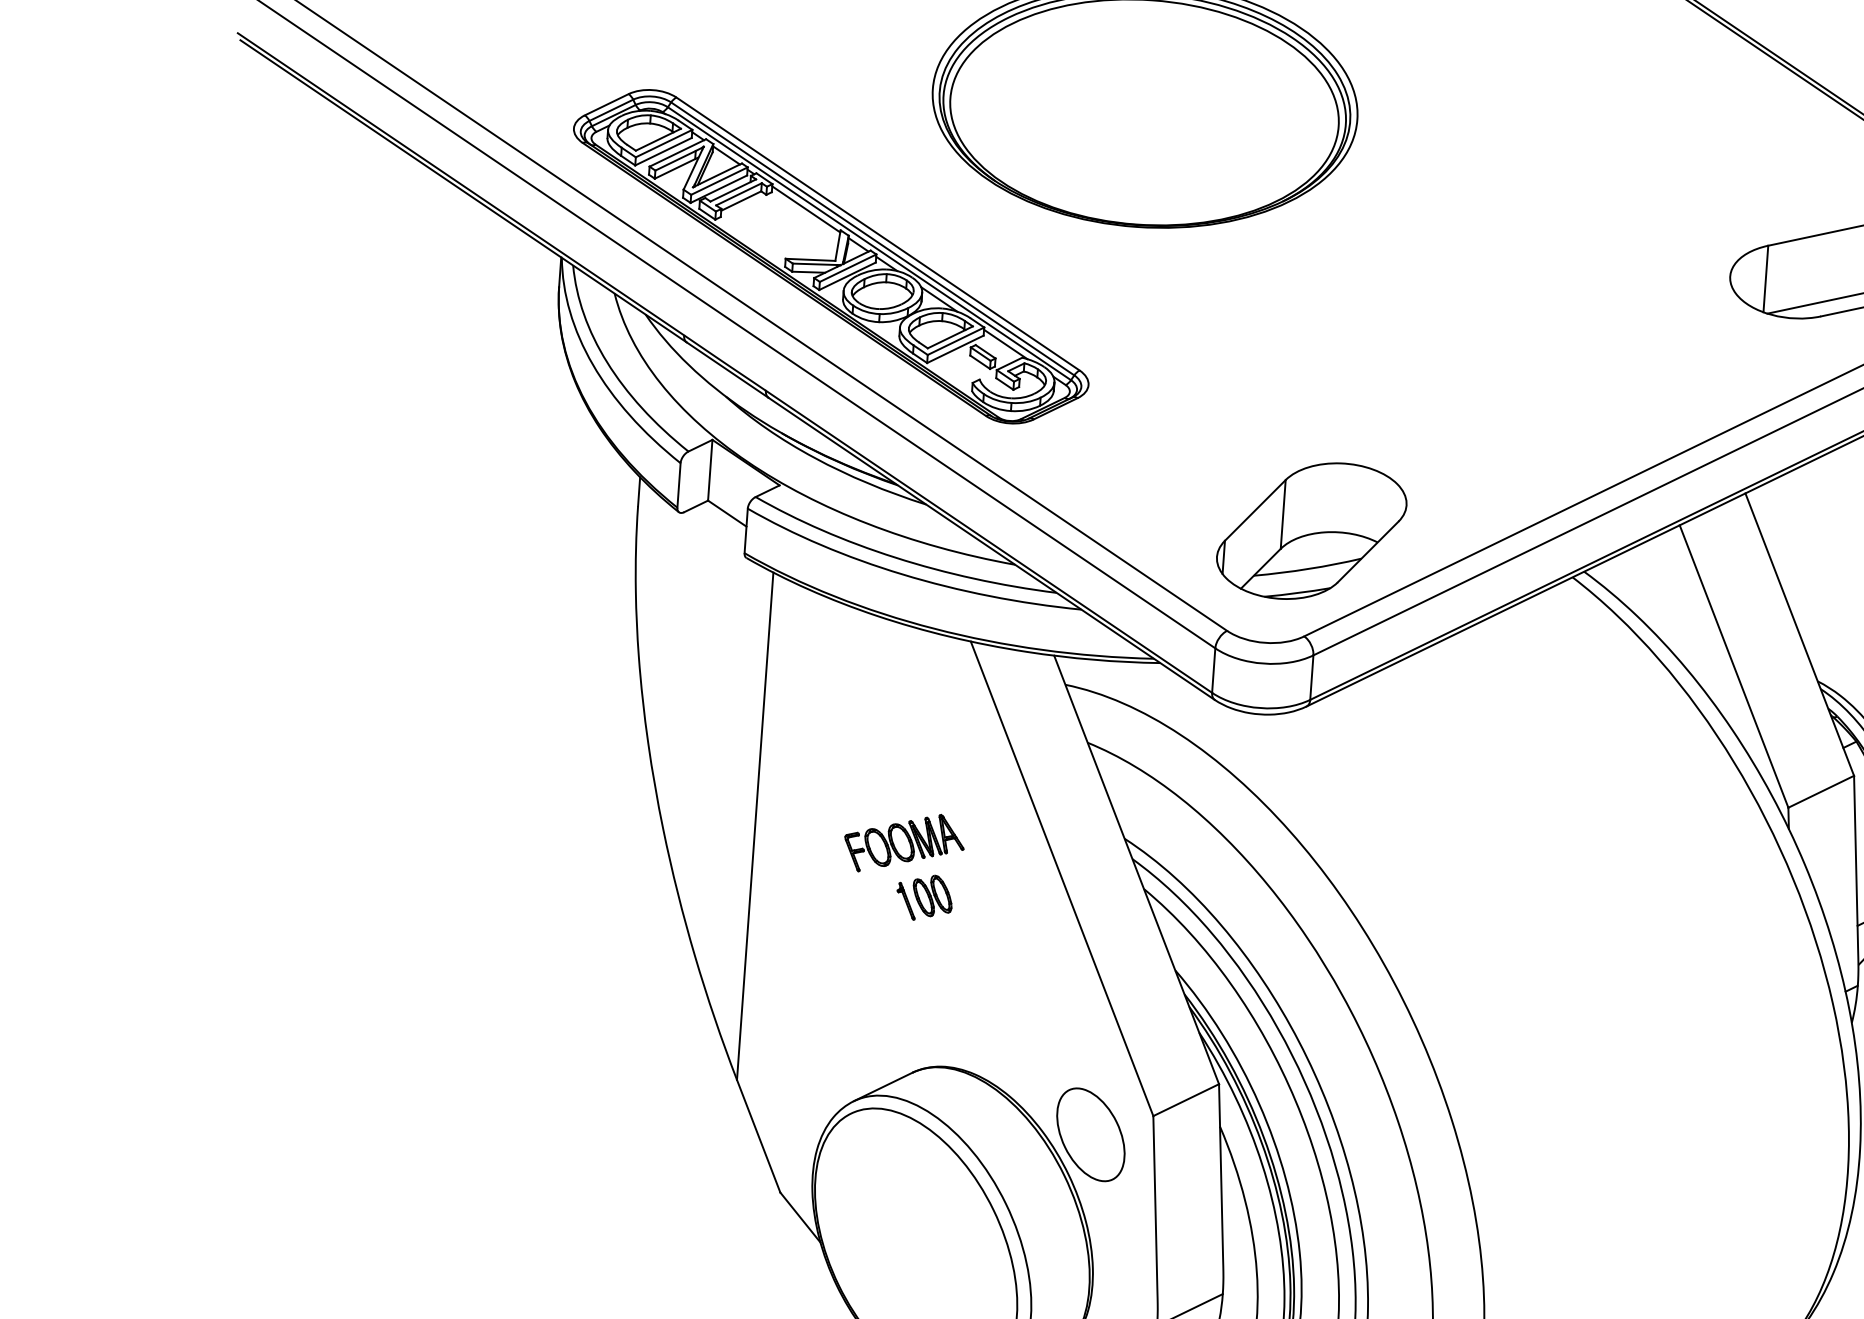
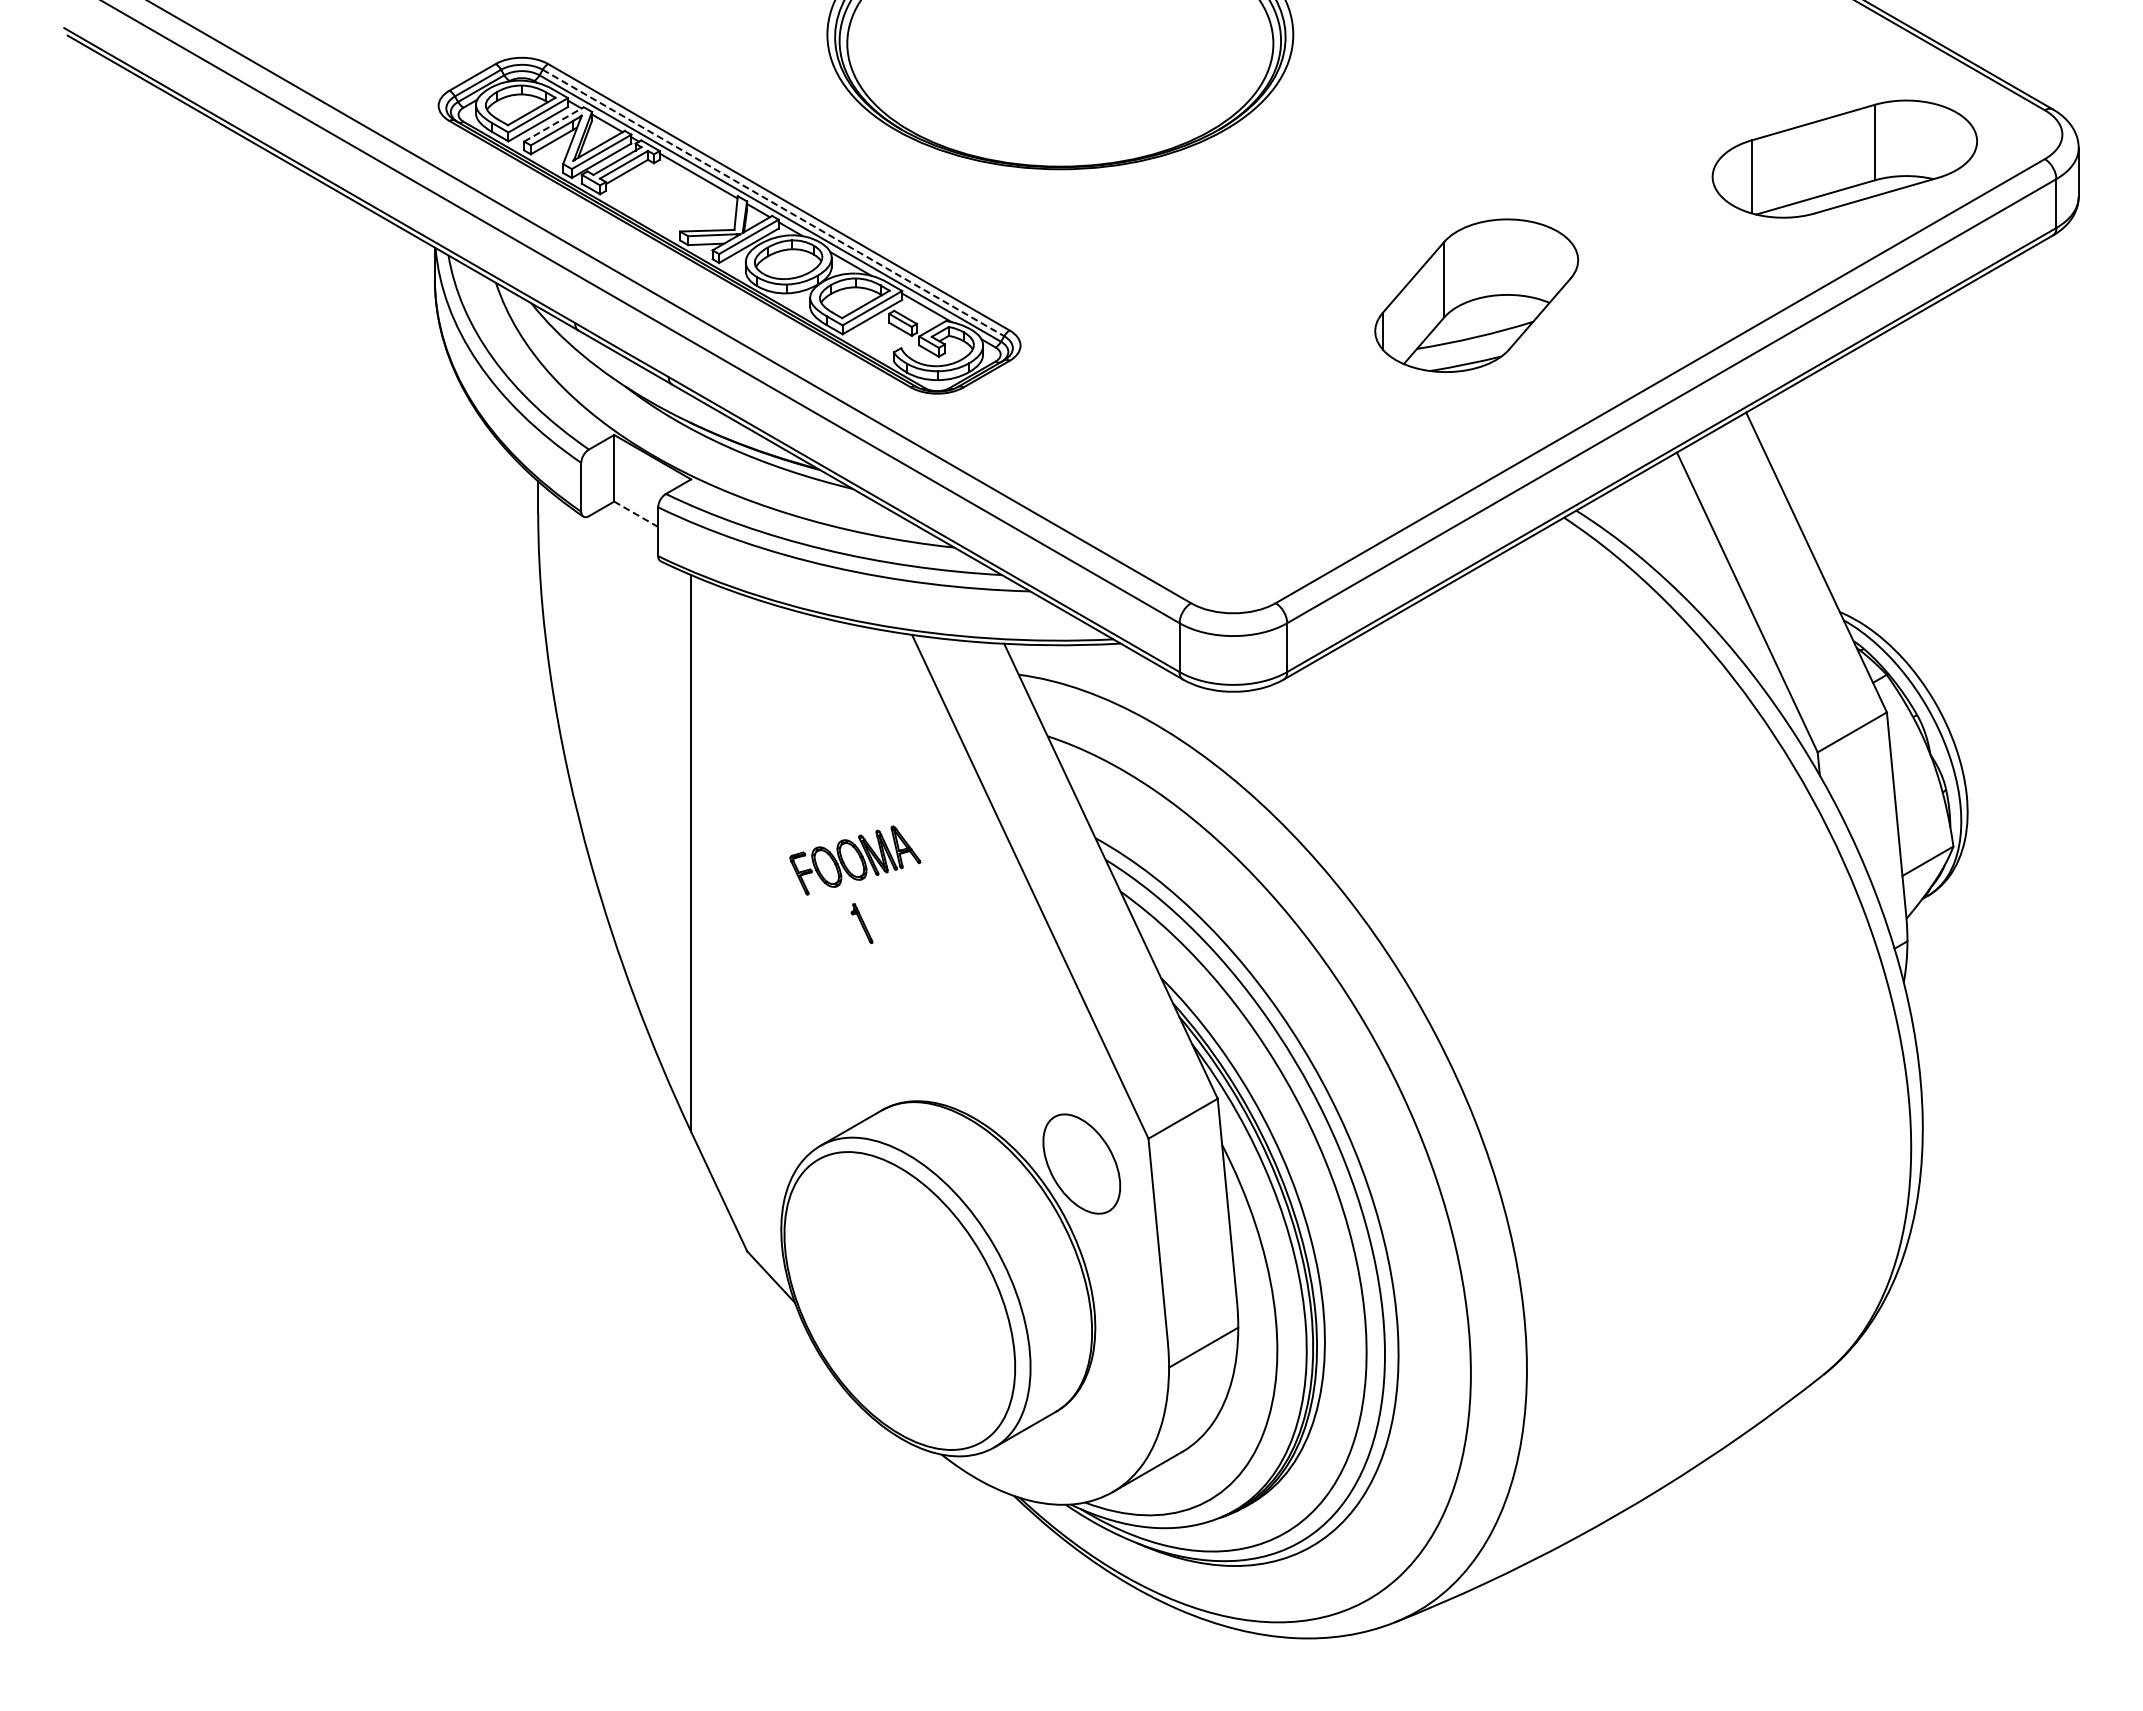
line: (678, 153) -> (554, 124), solid -> dashed
line: (872, 239) -> (773, 203), solid -> dashed
line: (726, 513) -> (635, 514), solid -> dashed
part: (1311, 530) -> (1476, 295), moved
part: (932, 895) -> (890, 915), removed

